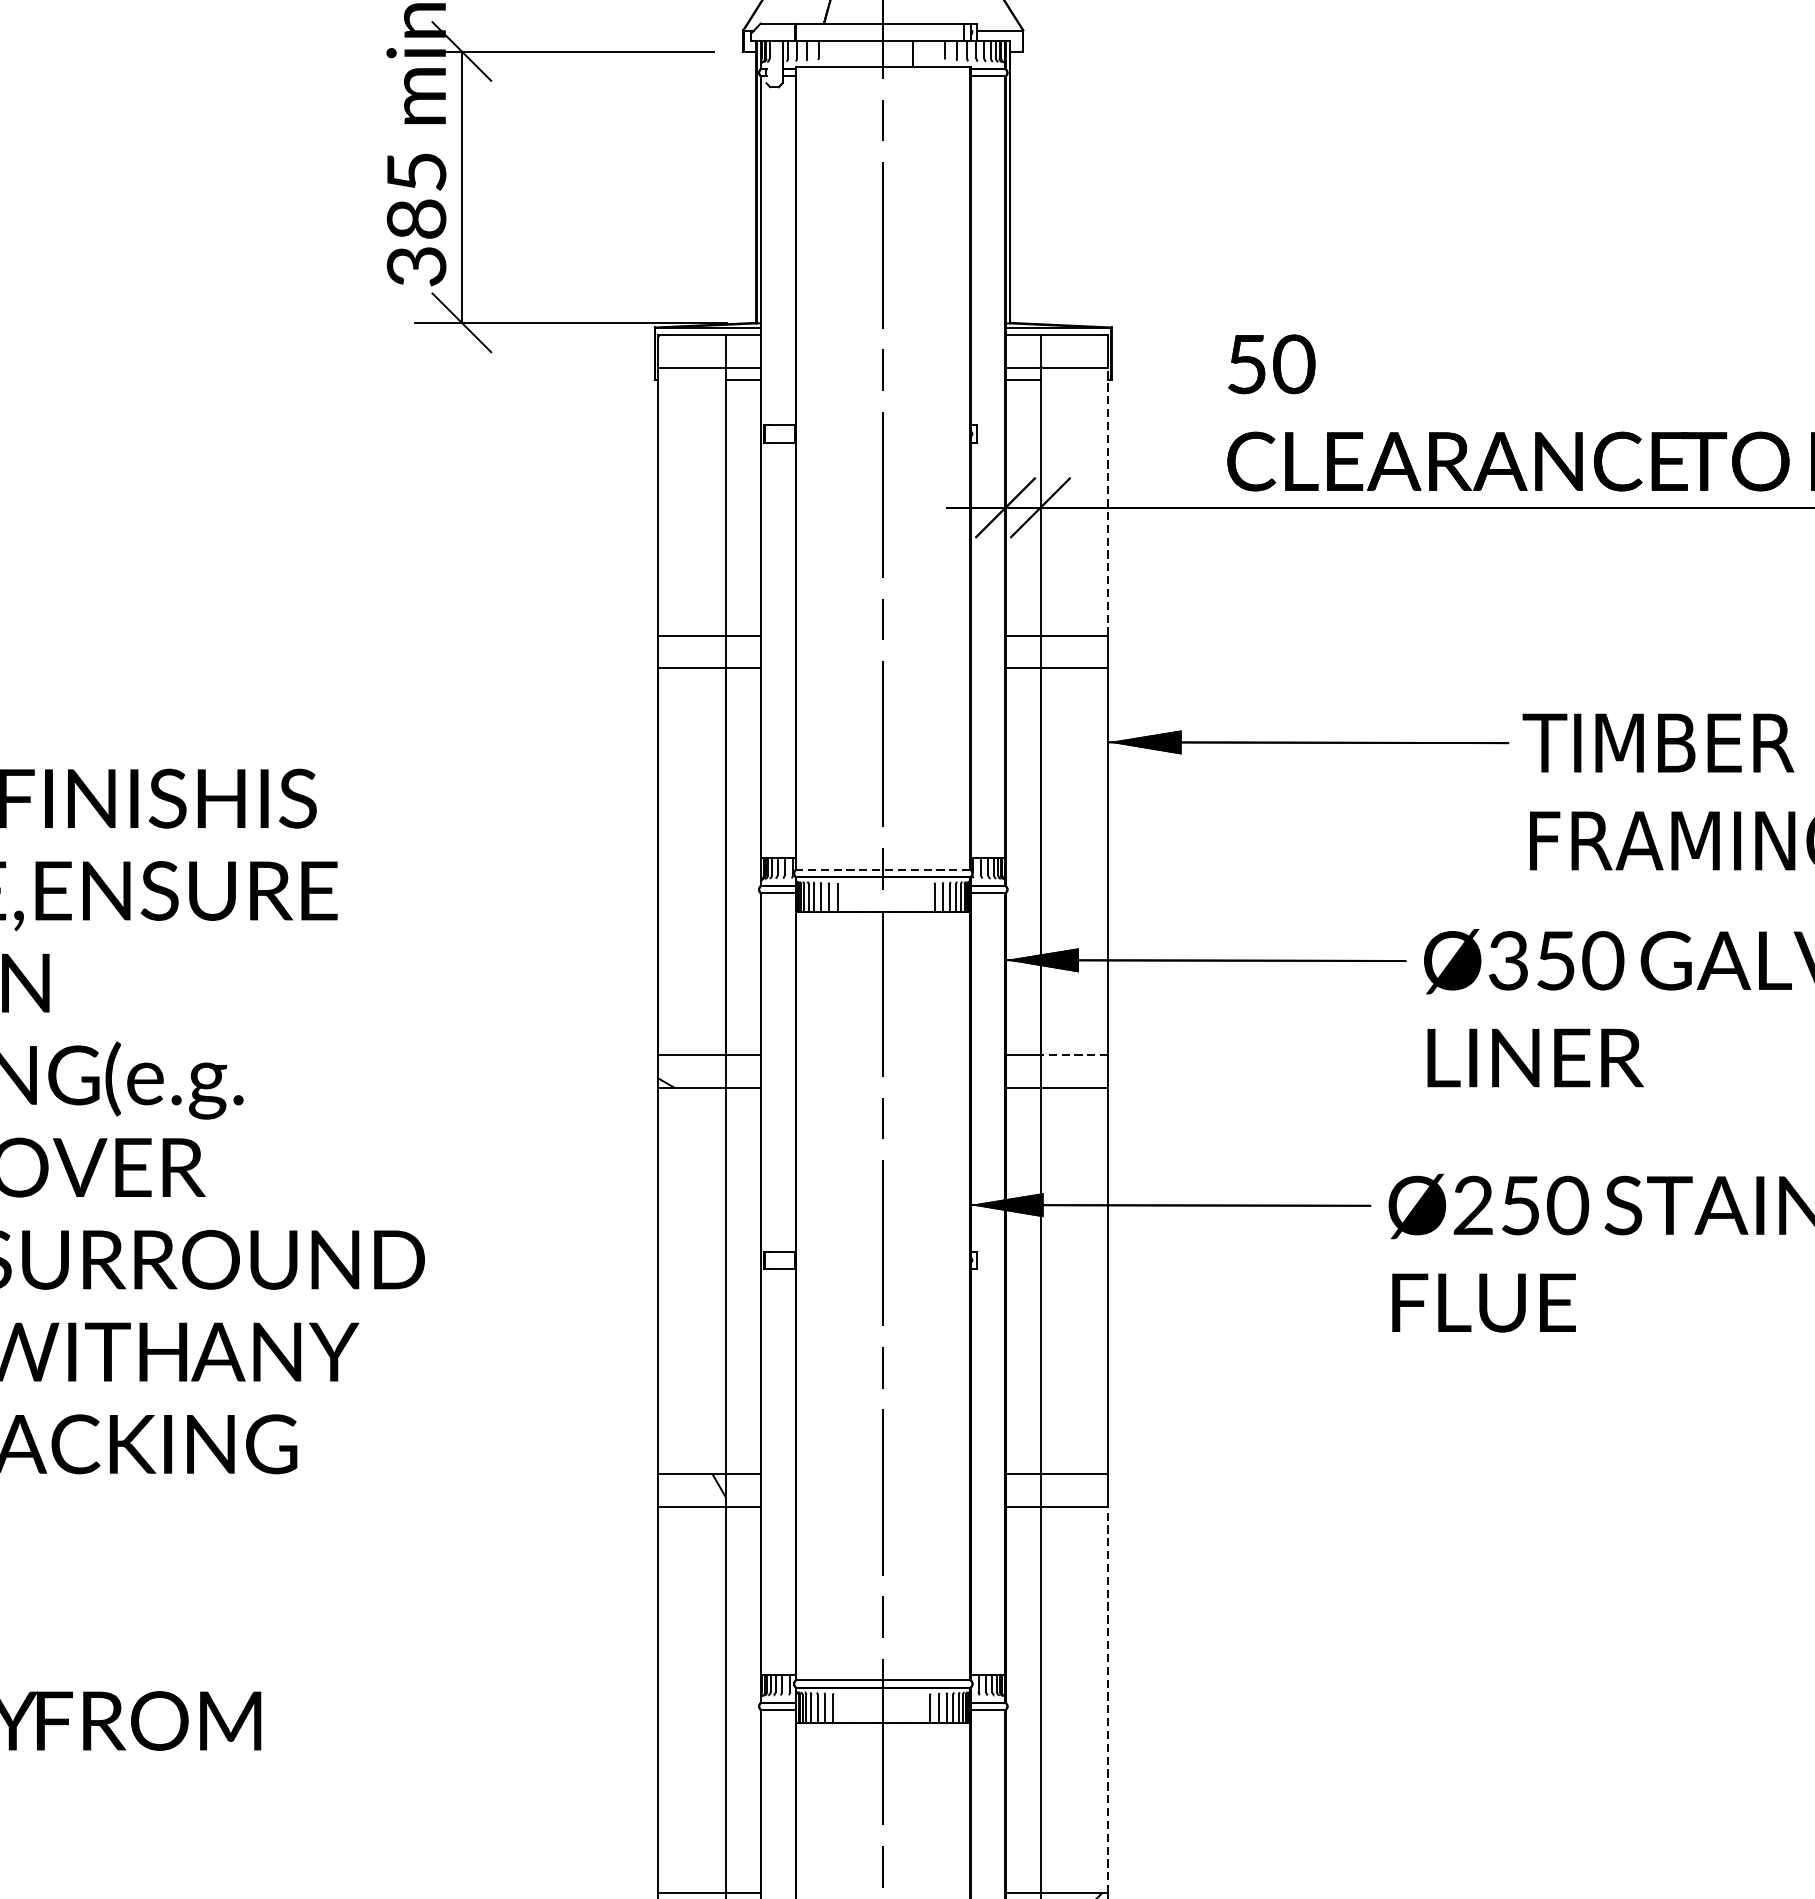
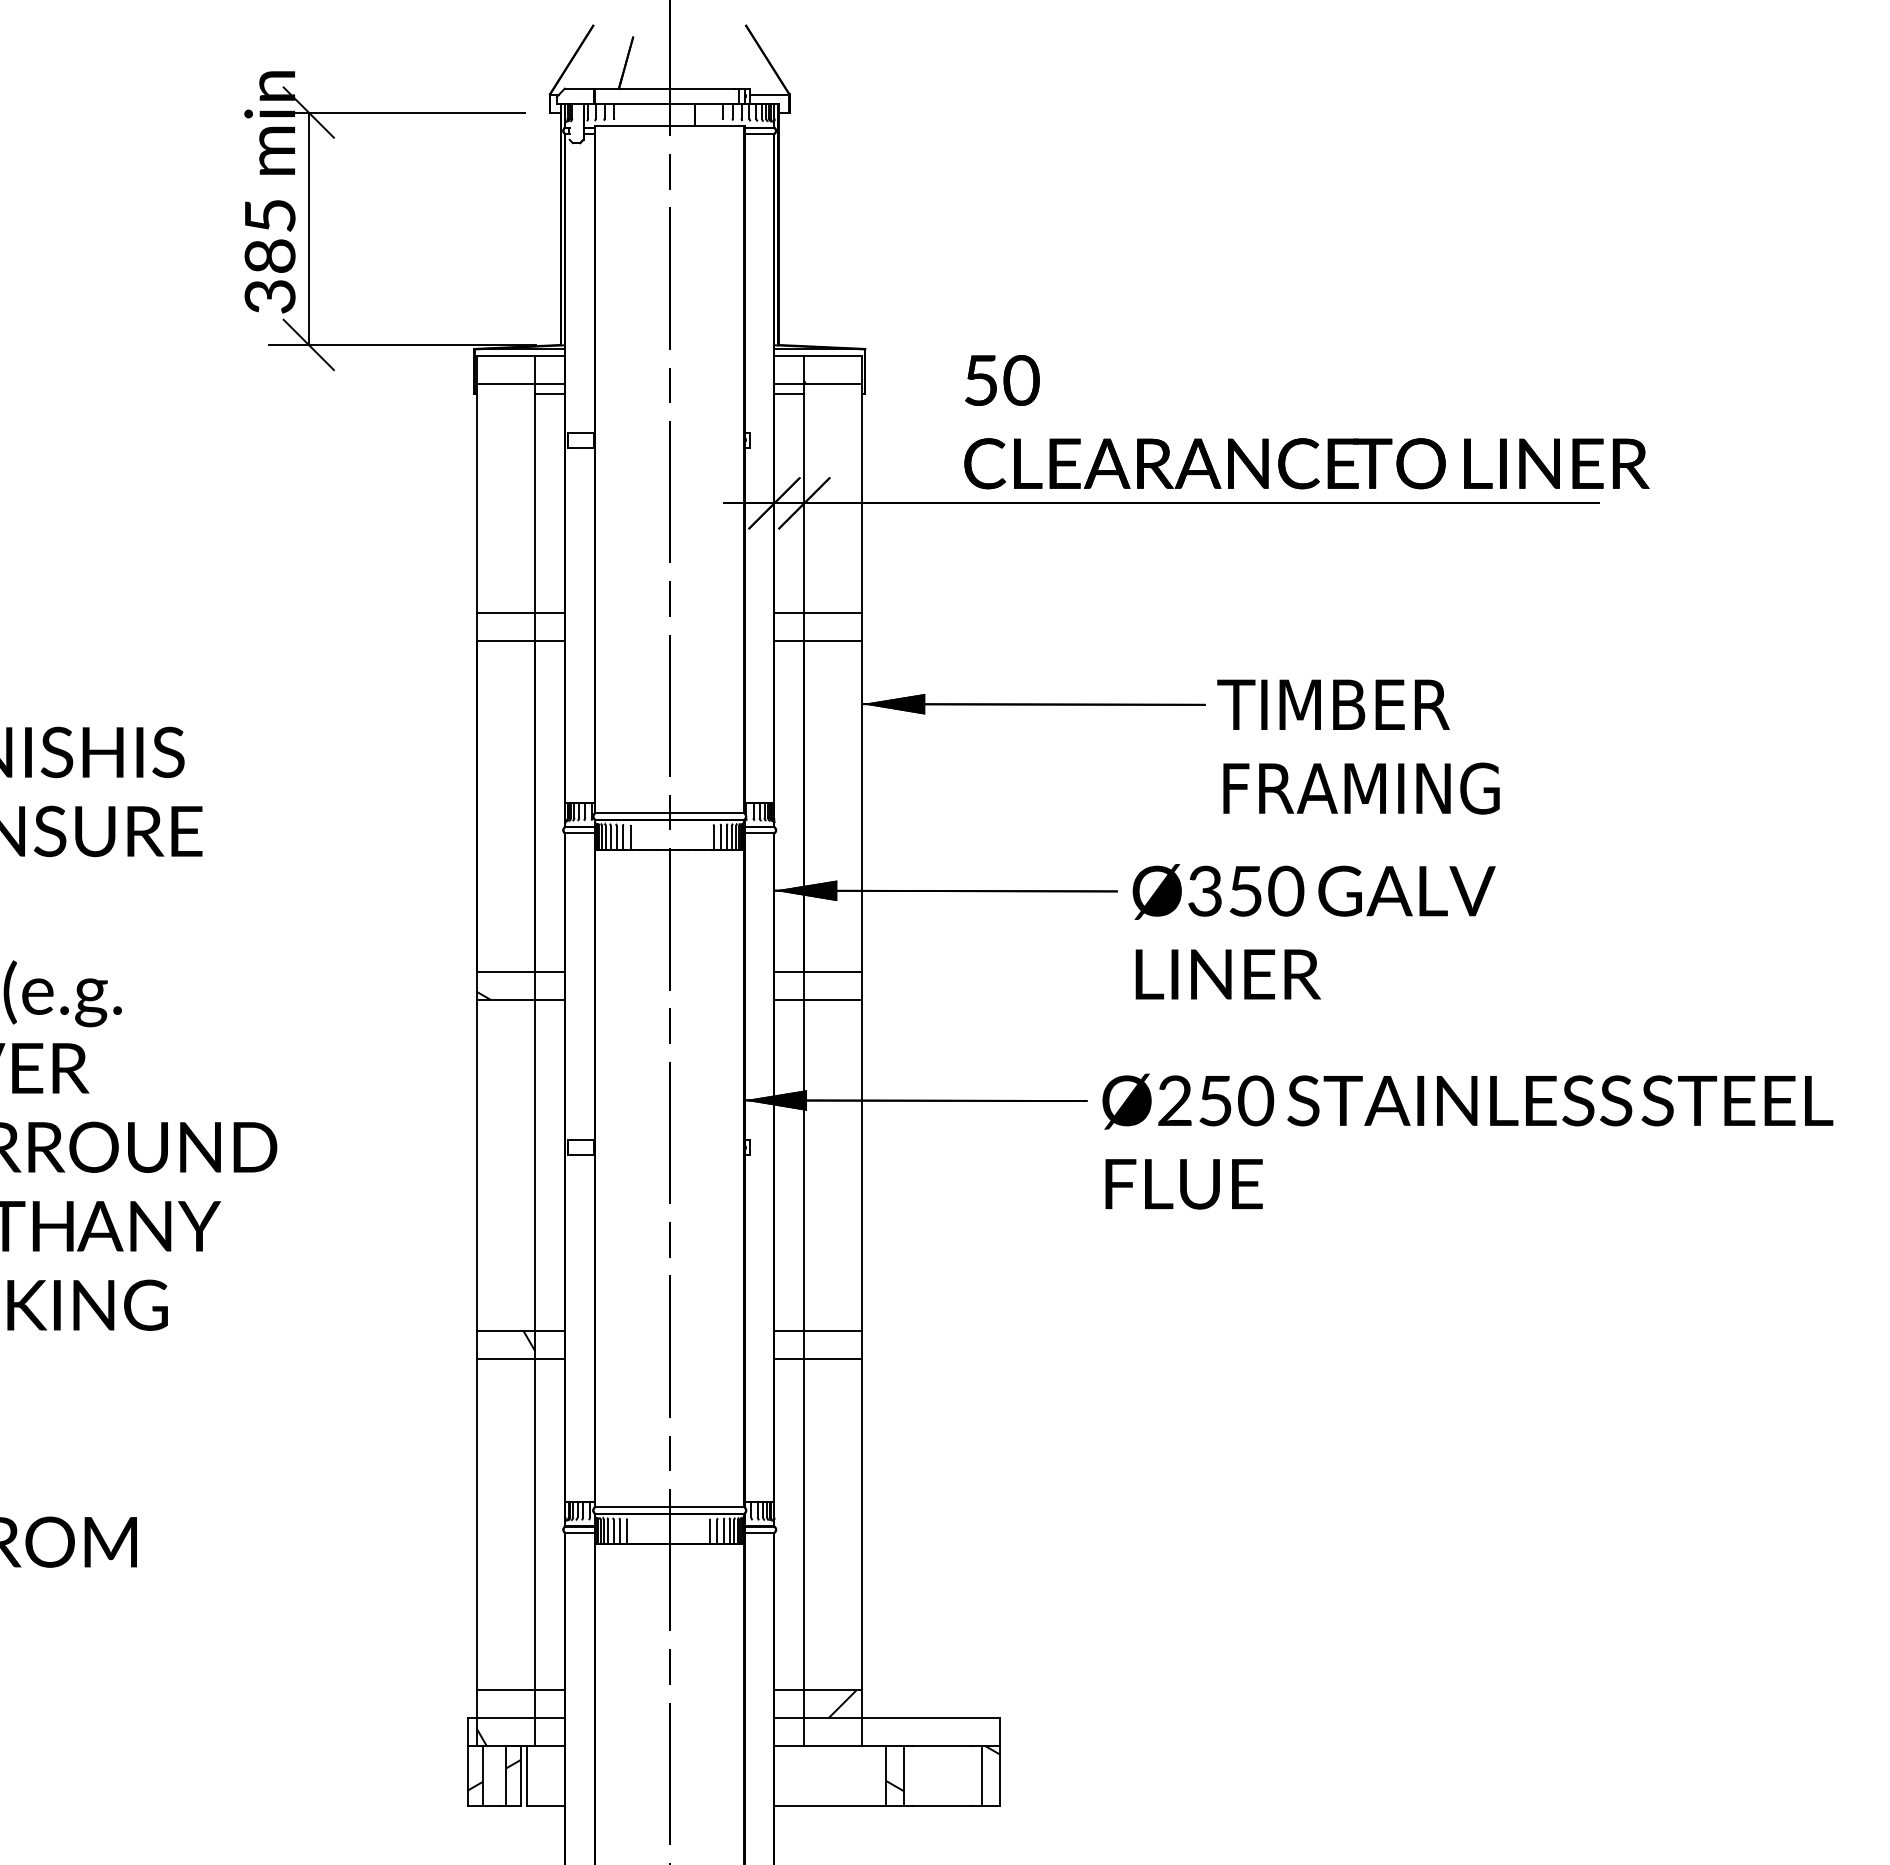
line: (1108, 502) -> (862, 498), dashed -> solid
line: (883, 870) -> (669, 813), dashed -> solid
line: (1073, 1054) -> (832, 971), dashed -> solid
line: (1108, 1699) -> (862, 1523), dashed -> solid

